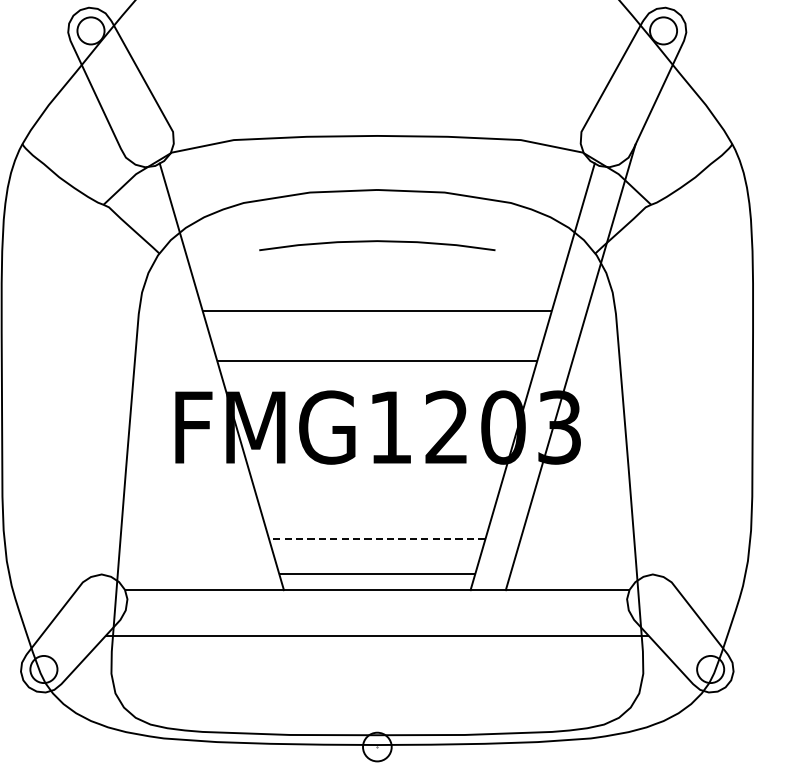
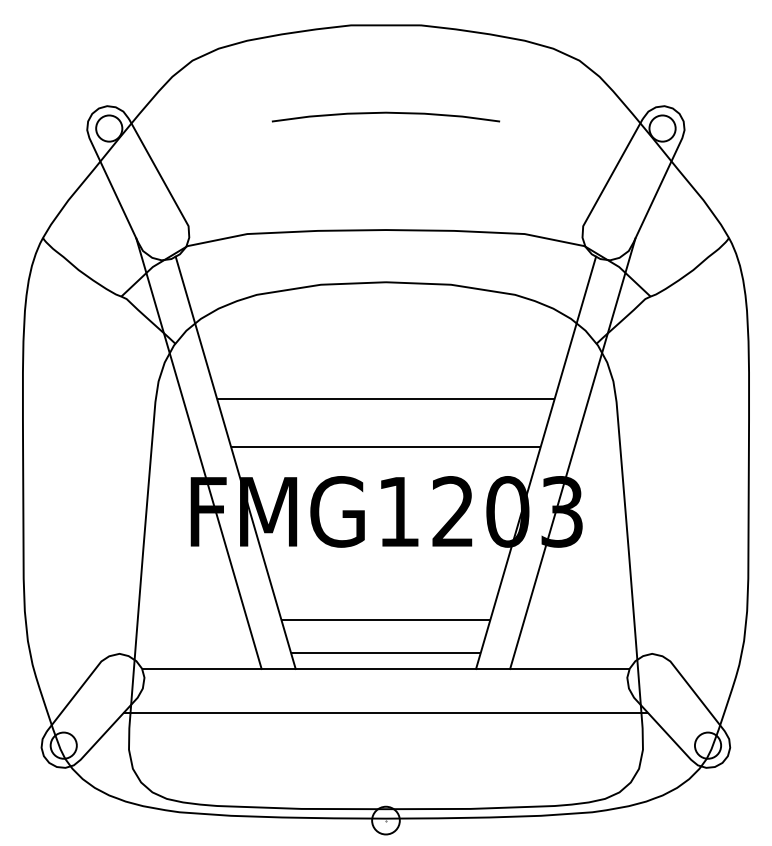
curve: (376, 241) -> (385, 113), moved
line: (183, 367) -> (198, 453), added
line: (376, 538) -> (385, 619), dashed -> solid

